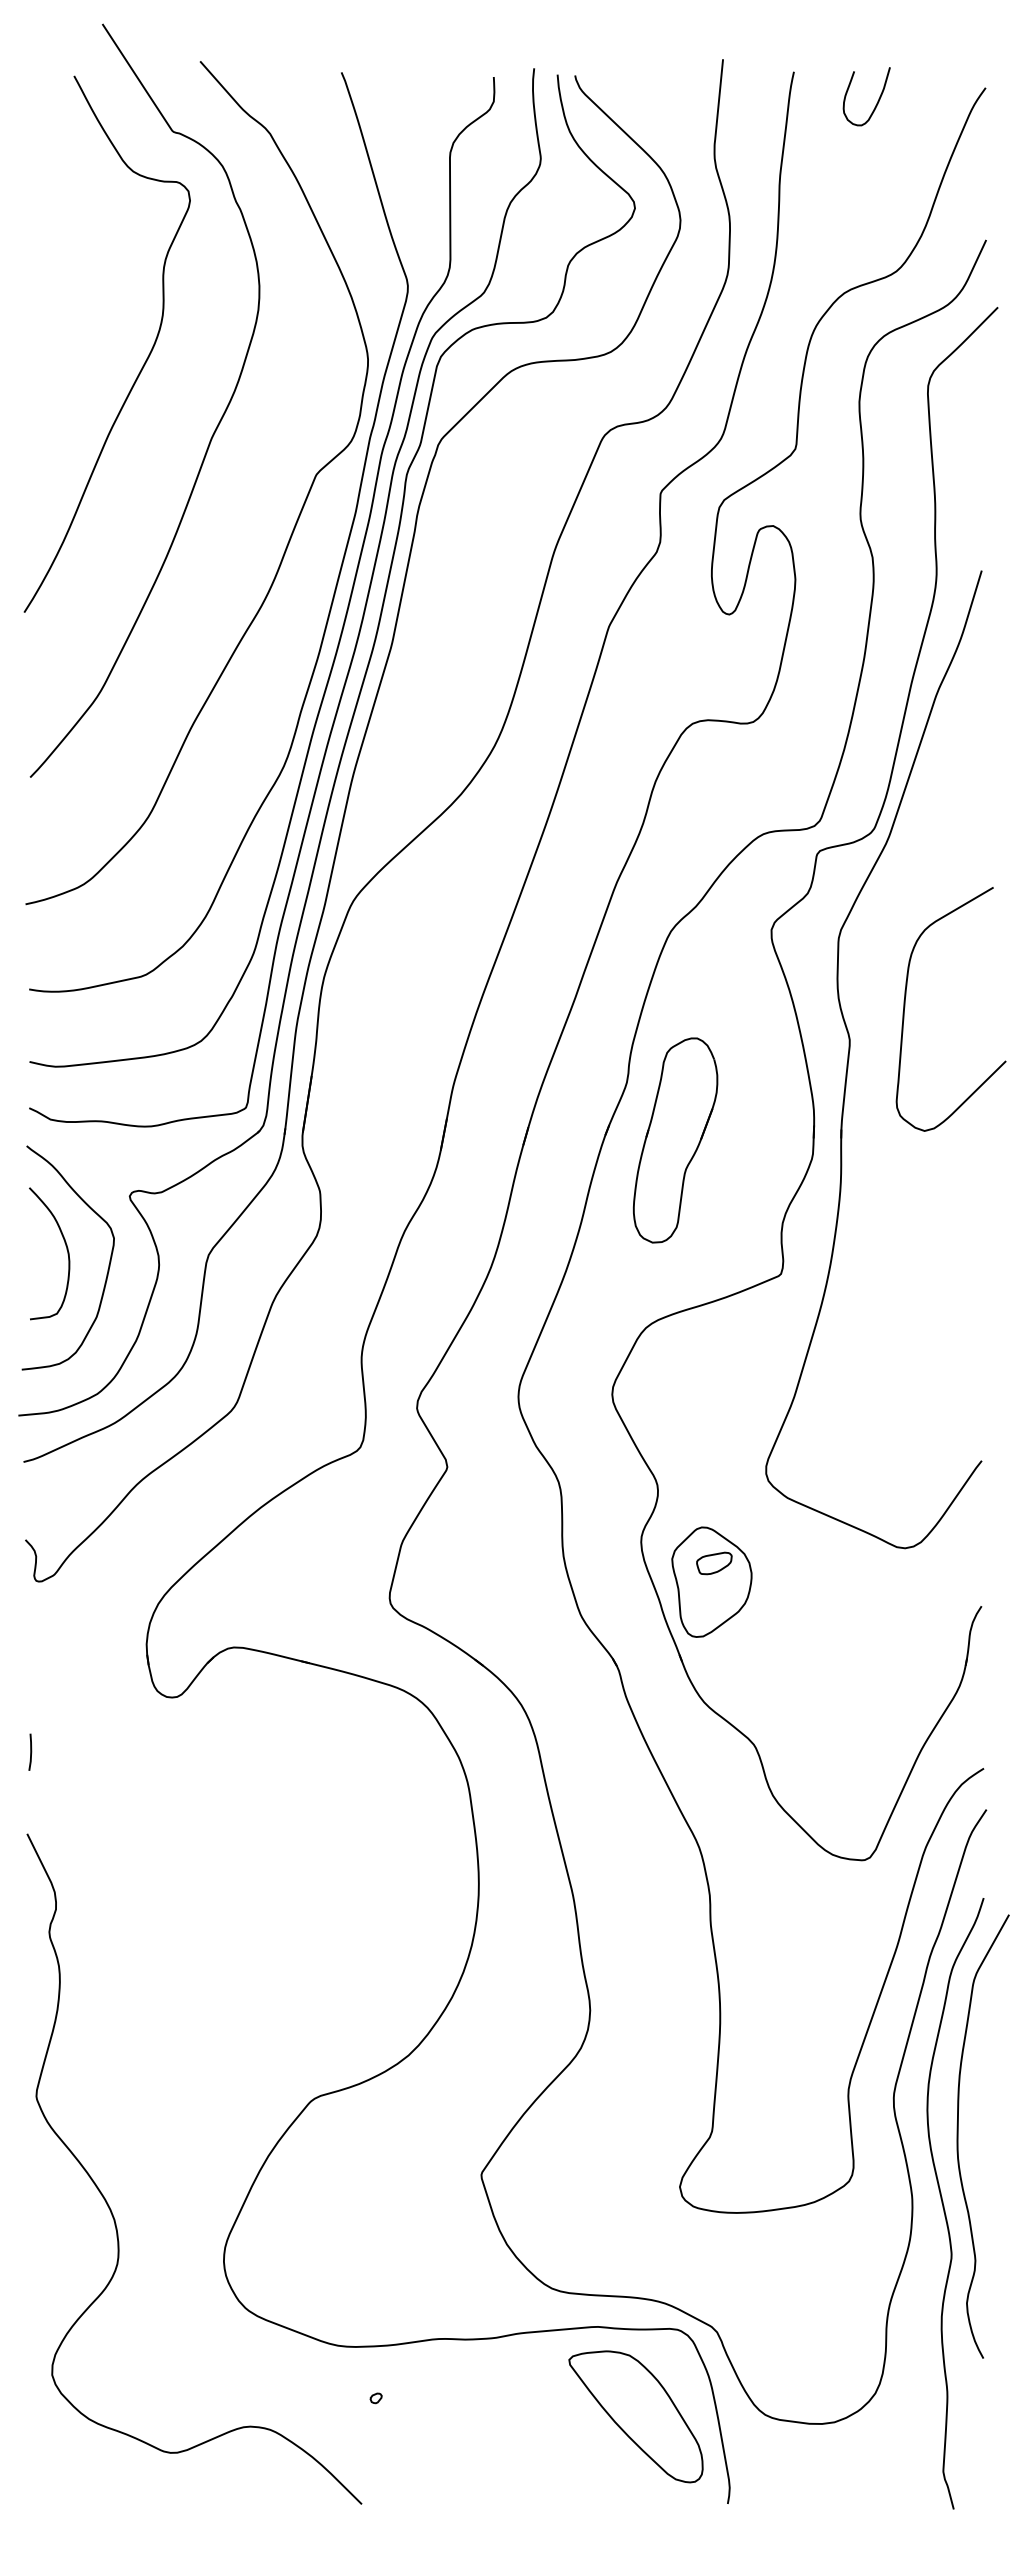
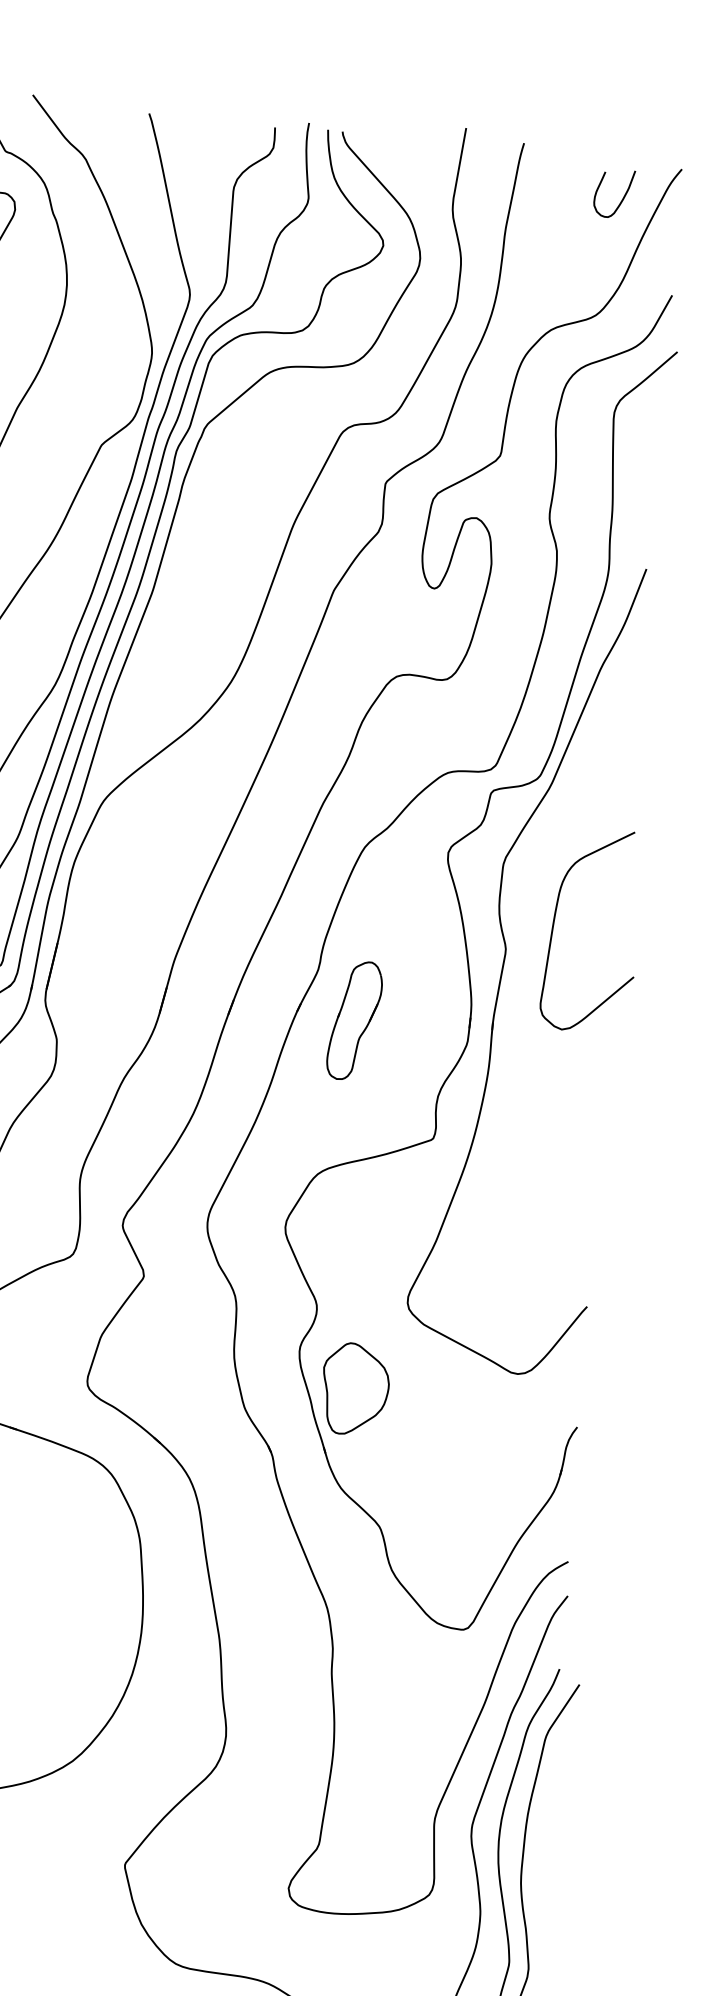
curve: (877, 101) -> (622, 198), moved
part: (675, 1140) -> (354, 1020), size x0.7
part: (714, 1563) -> (358, 1373), removed

